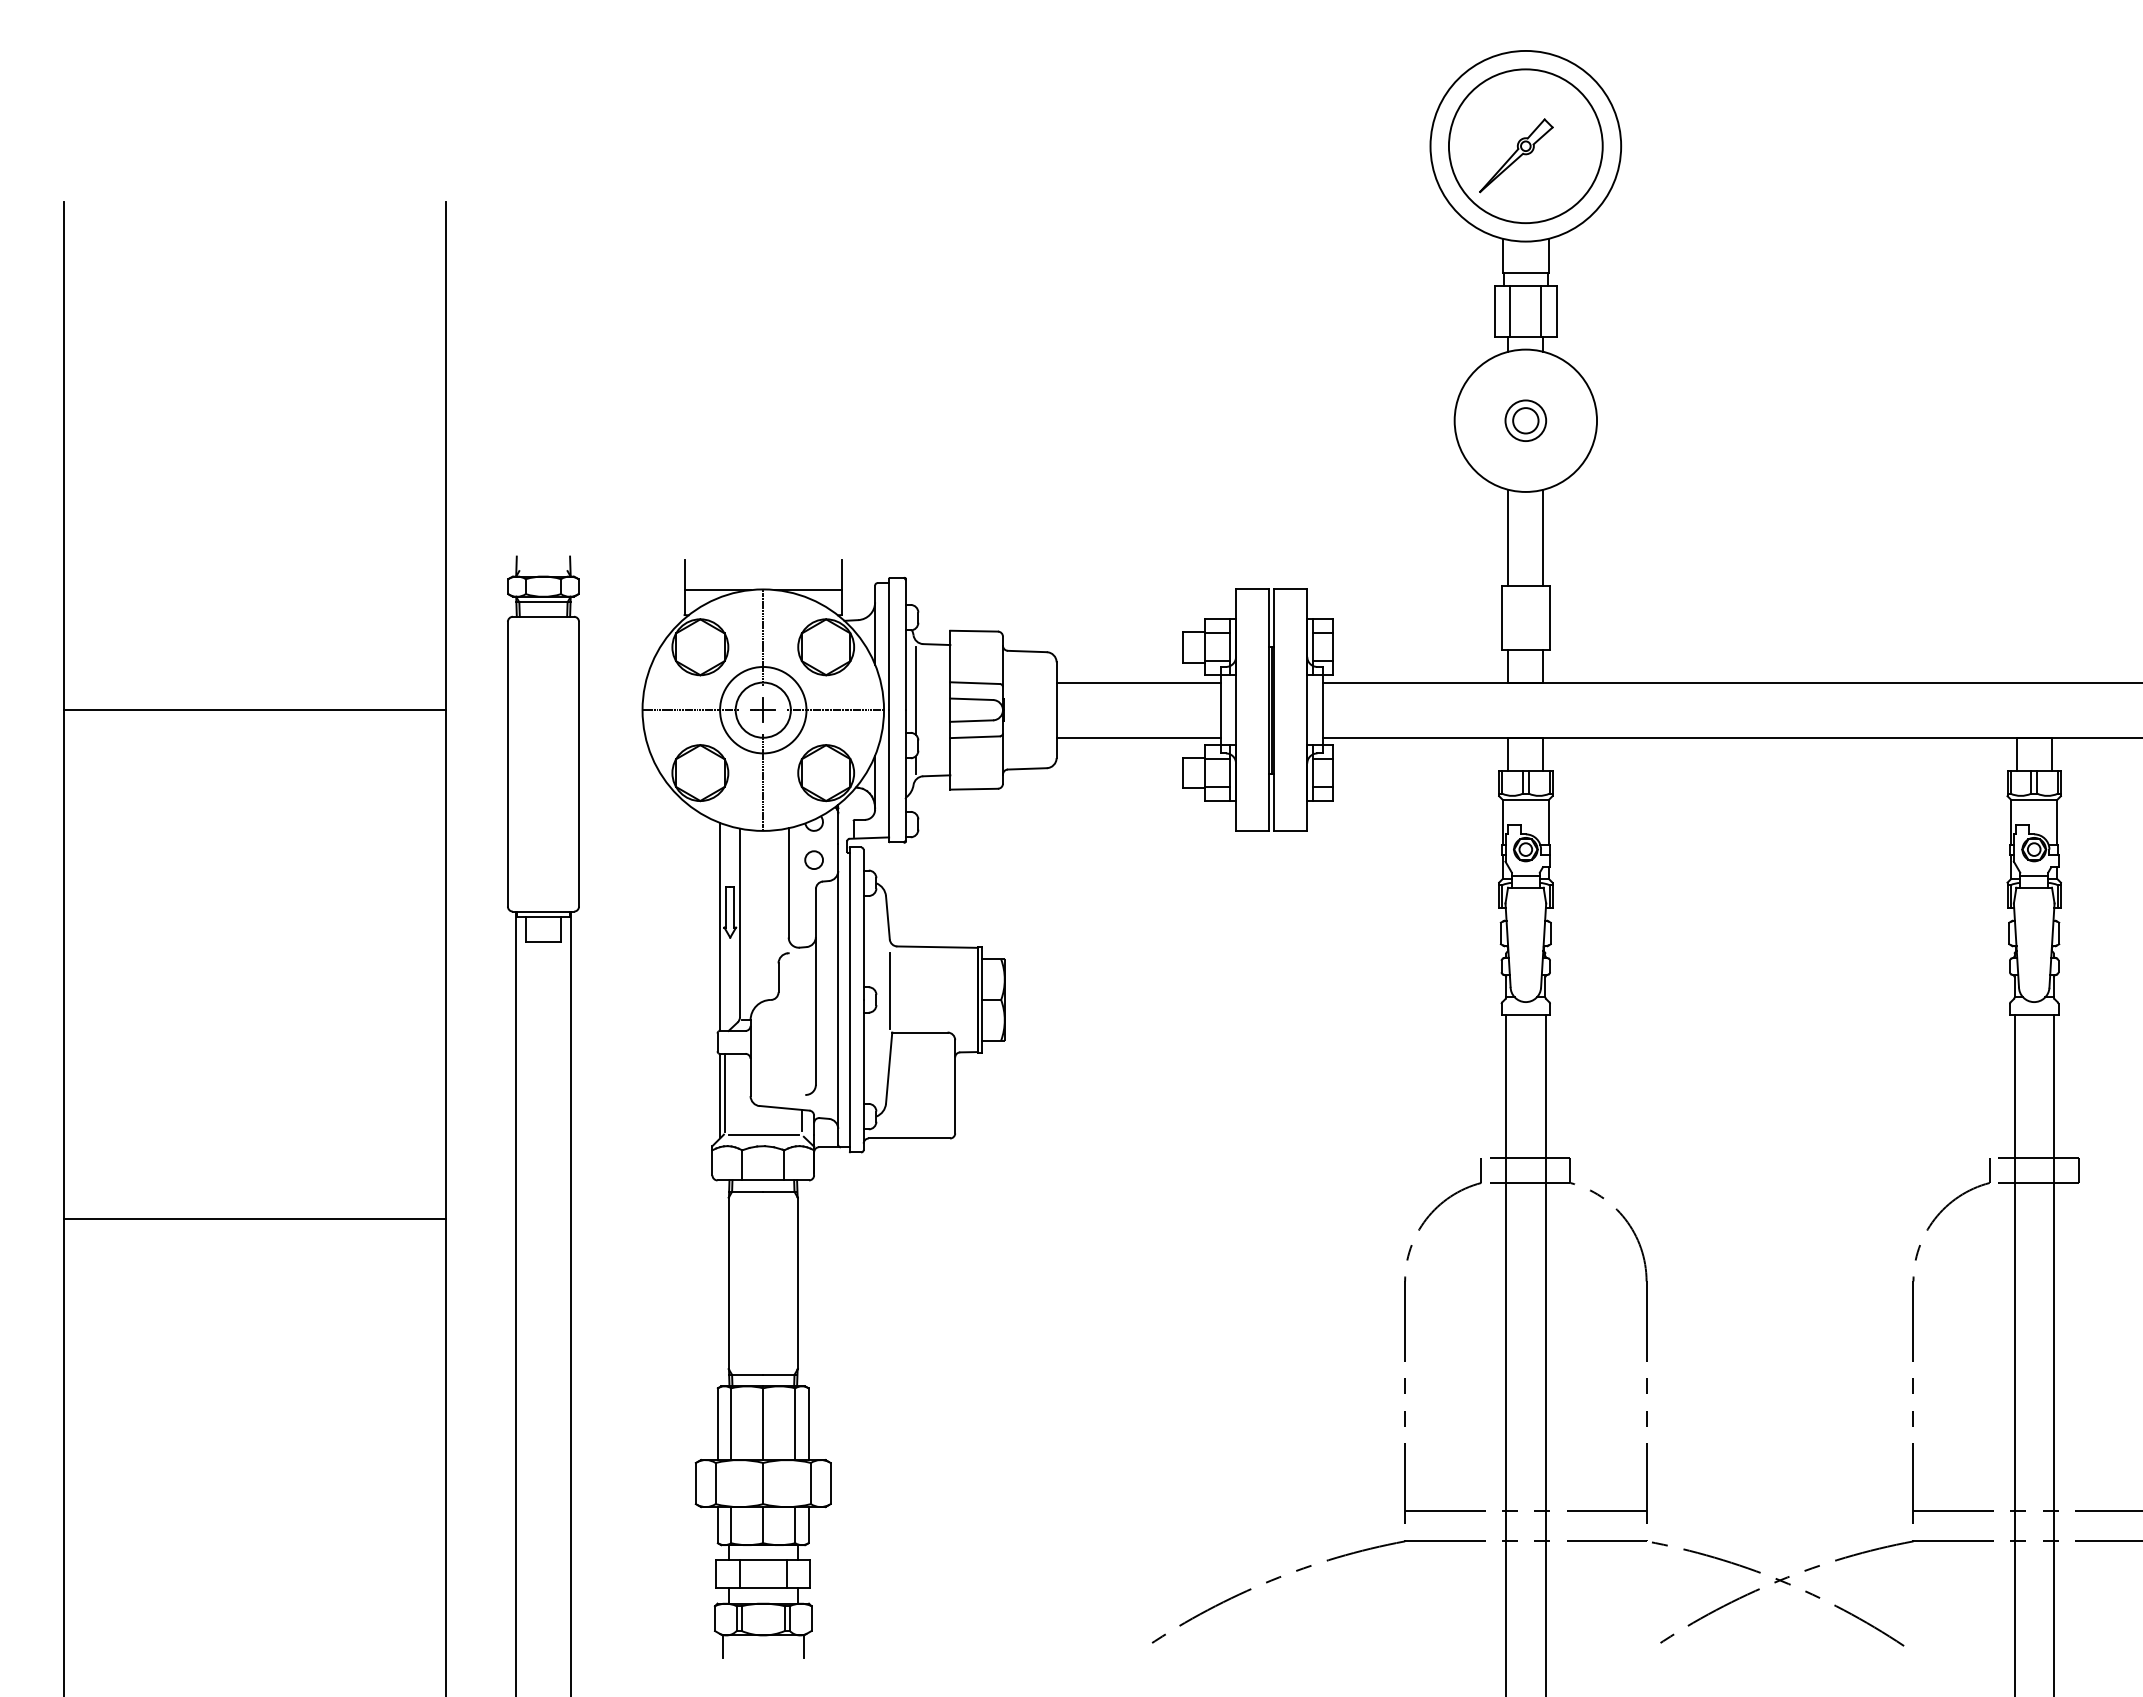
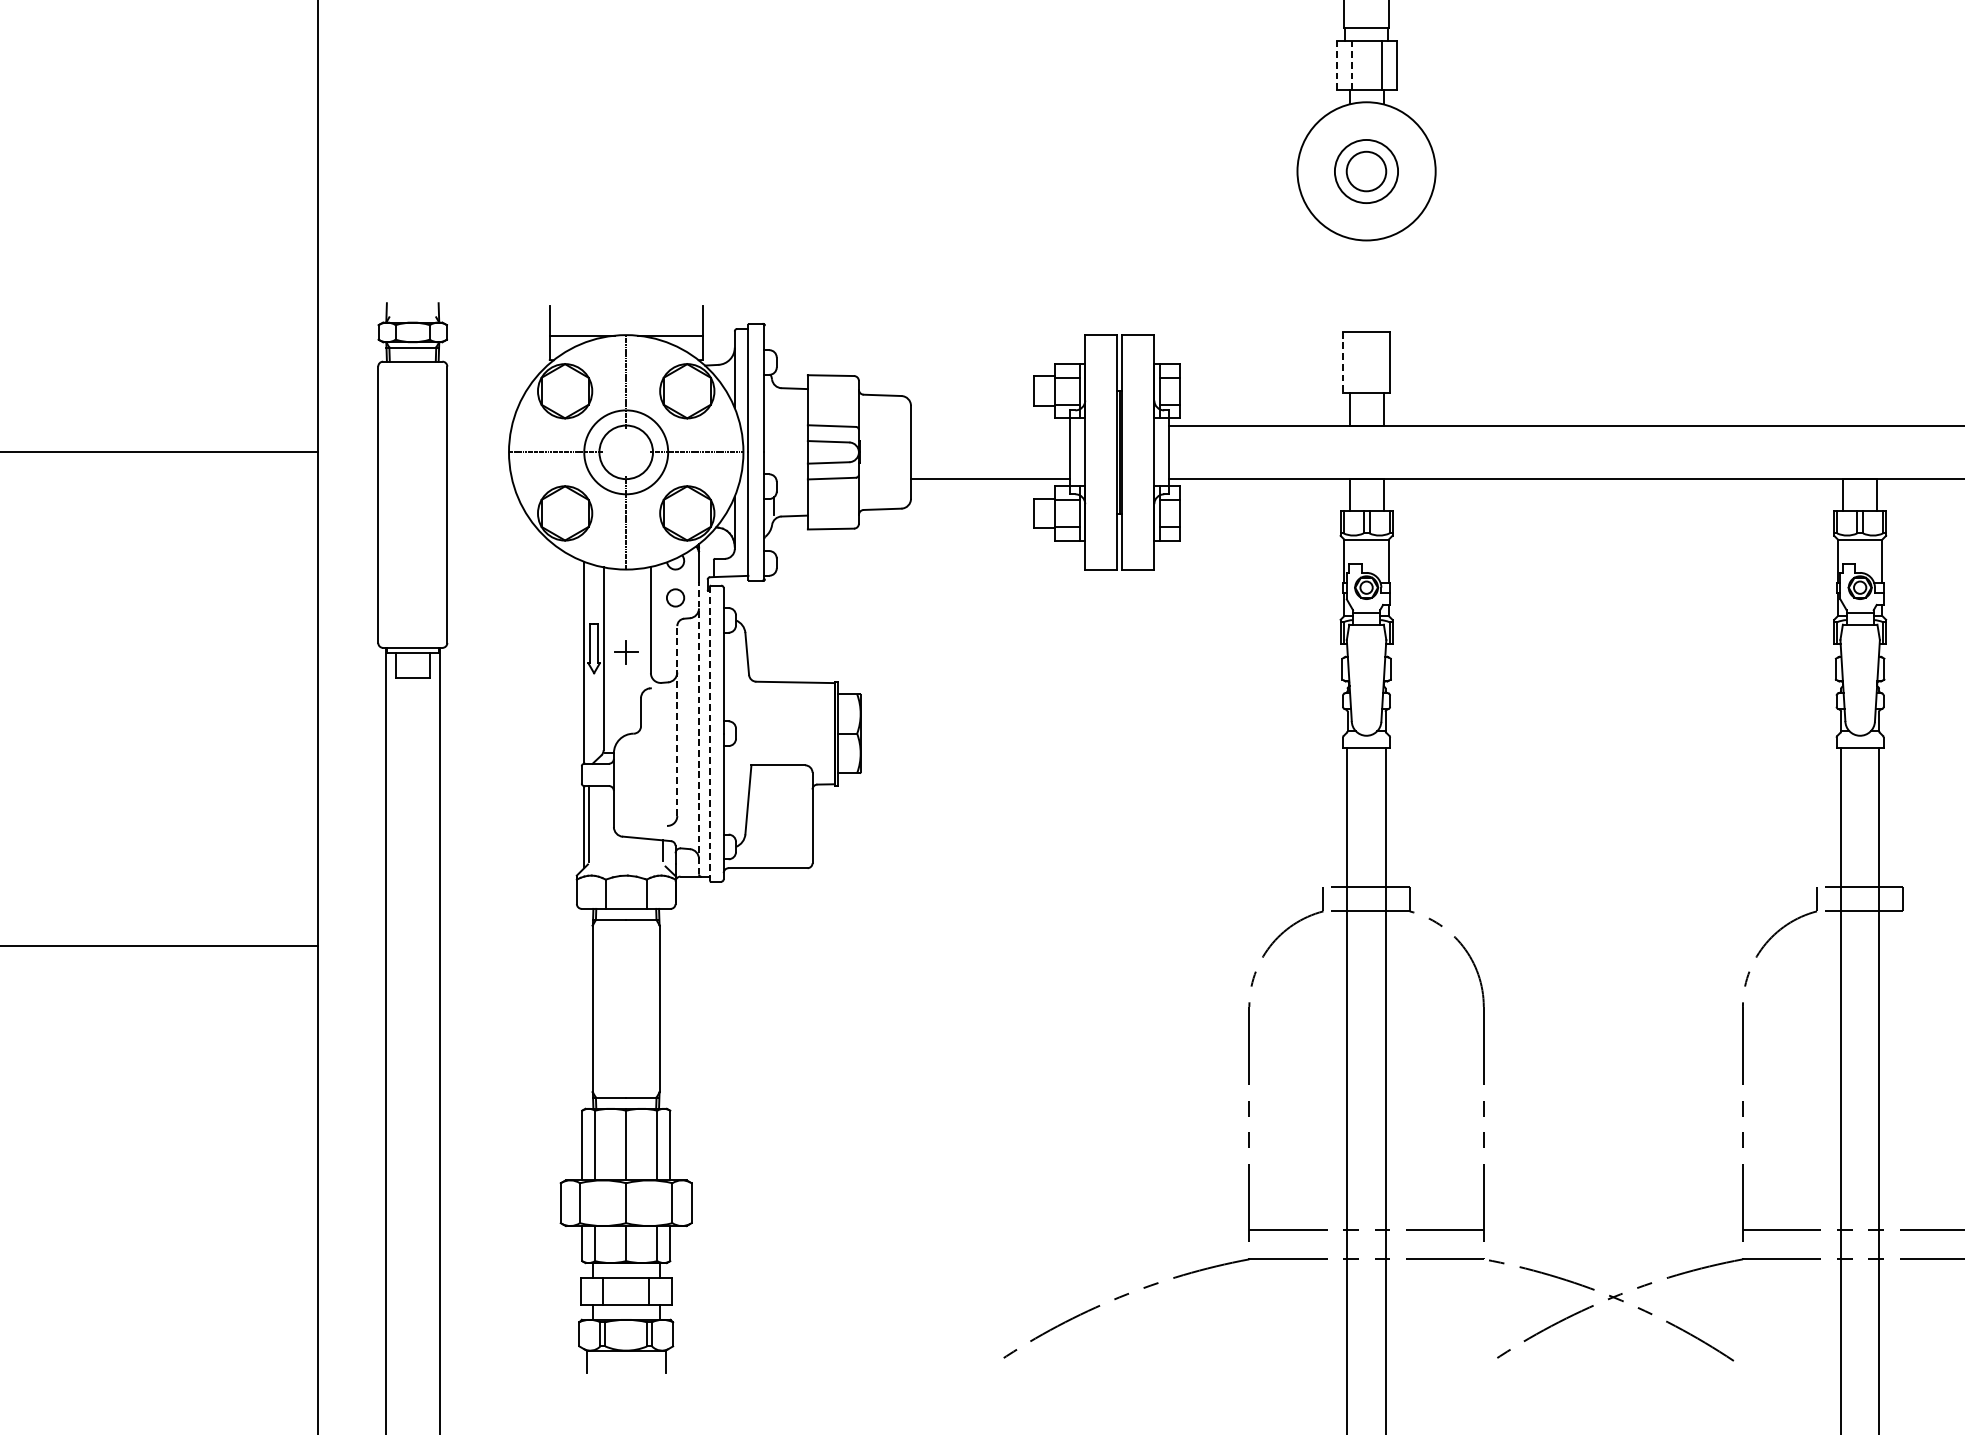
line: (1495, 312) -> (1337, 66), solid -> dashed
line: (1510, 312) -> (1351, 66), solid -> dashed
part: (1525, 420) -> (1366, 171), size x1.6
line: (1508, 537) -> (1349, 284), removed
line: (1543, 537) -> (1383, 284), removed
line: (1501, 617) -> (1342, 362), solid -> dashed
line: (1138, 682) -> (990, 425), removed
line: (915, 690) -> (773, 433), removed
part: (762, 709) -> (625, 651), moved
line: (815, 986) -> (676, 720), solid -> dashed
line: (890, 990) -> (749, 724), removed
line: (838, 994) -> (699, 728), solid -> dashed
line: (849, 999) -> (709, 733), solid -> dashed
line: (763, 1134) -> (626, 864), removed

